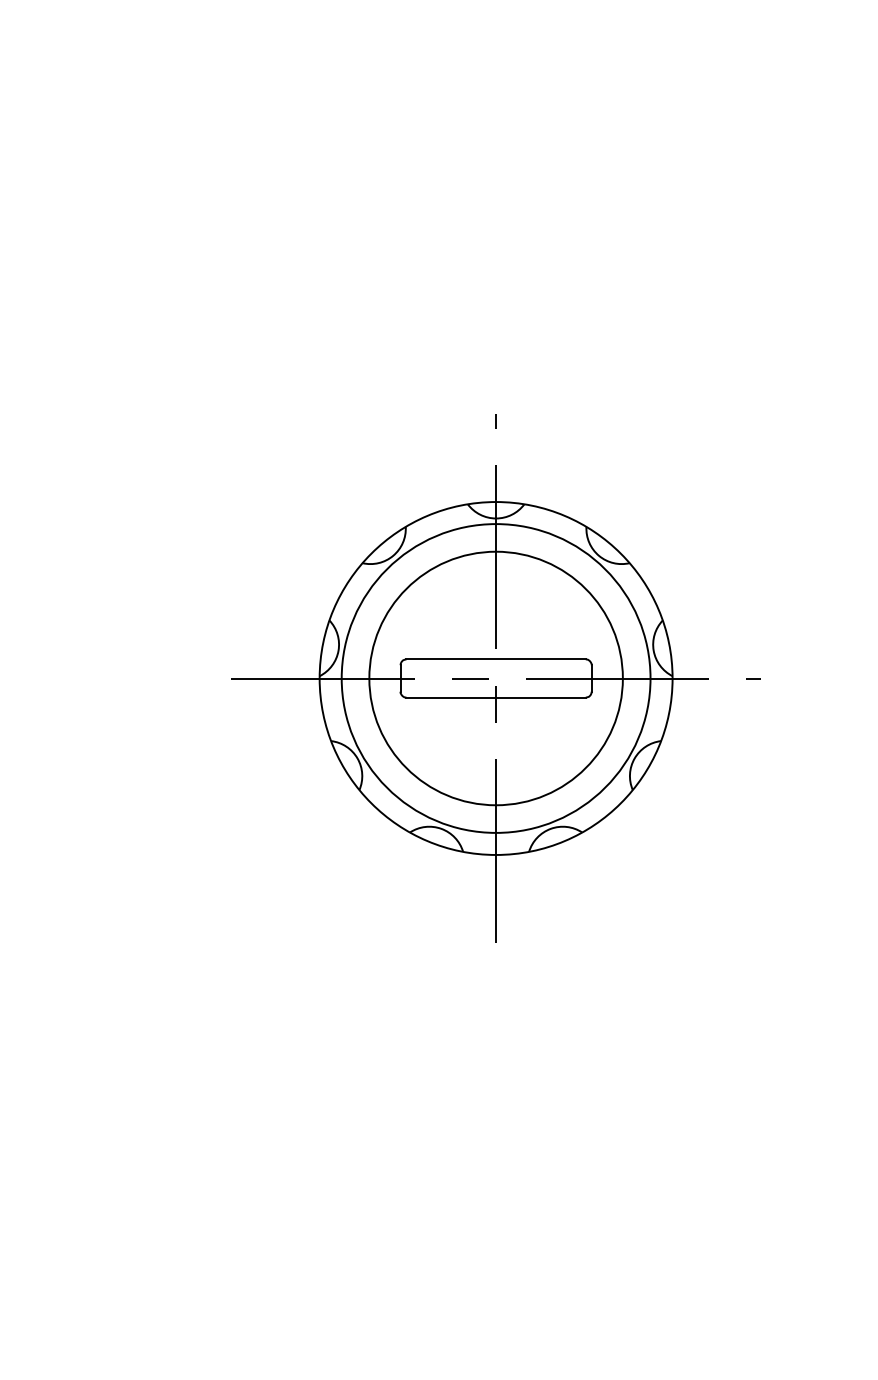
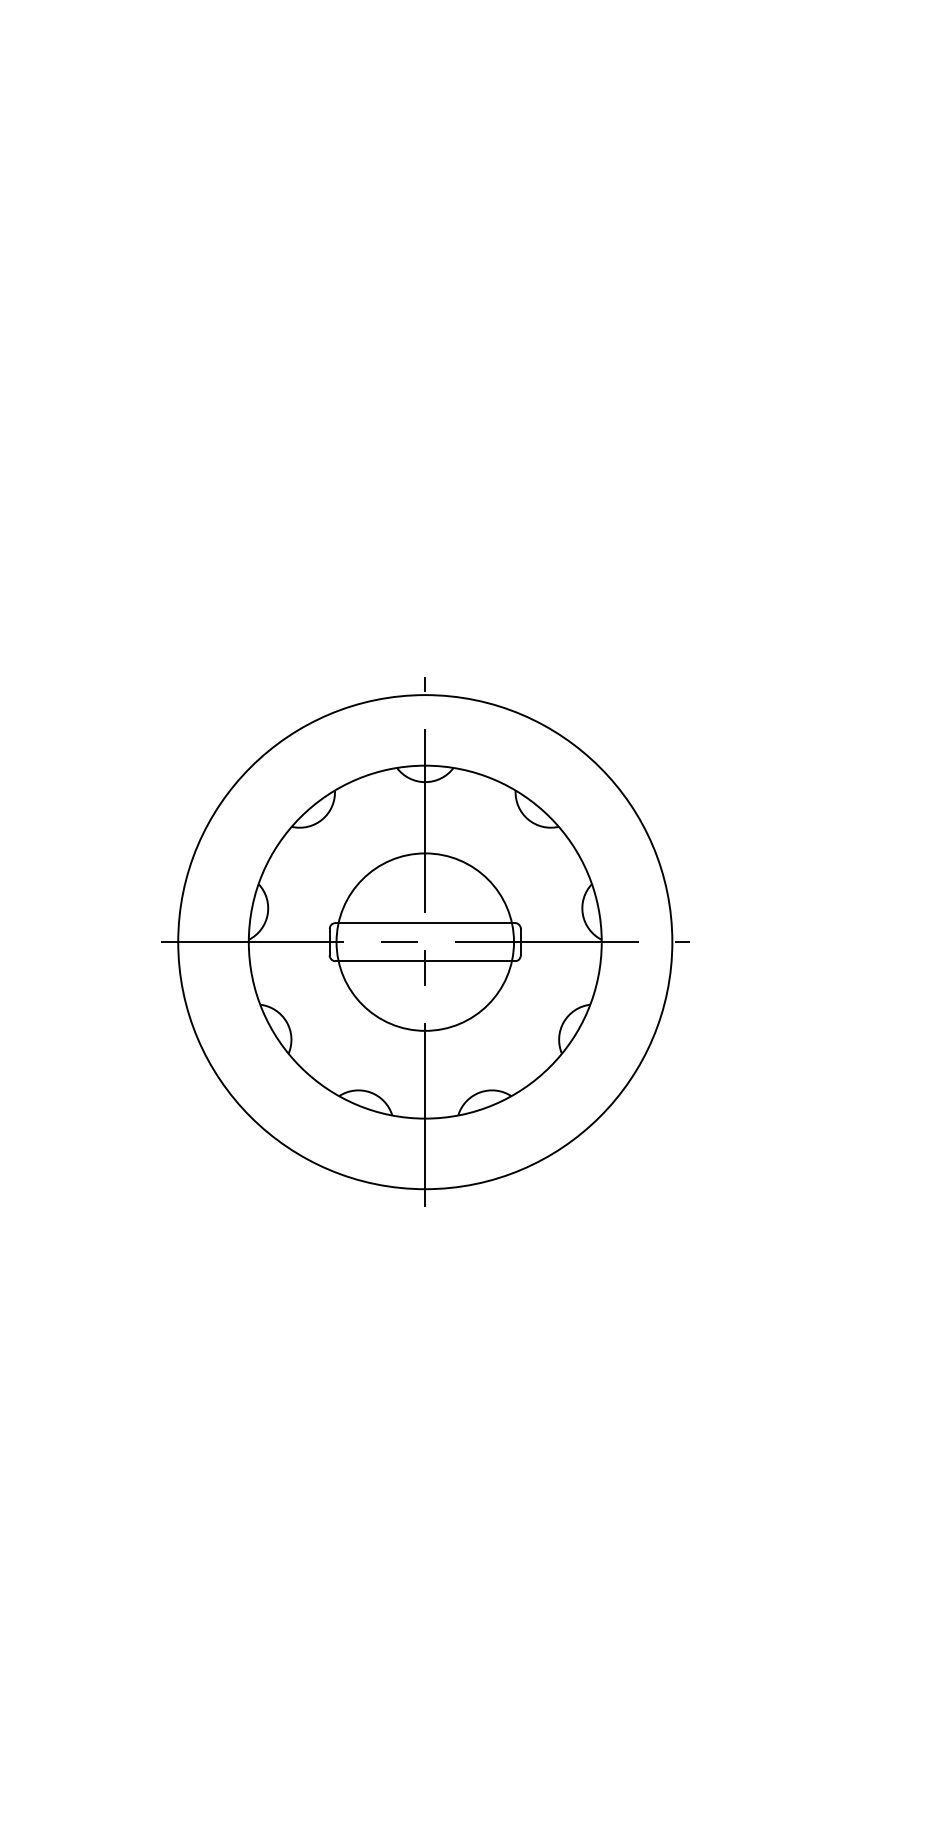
circle: (495, 677) -> (424, 941), size x1.6
circle: (496, 677) -> (425, 941), size x0.7

